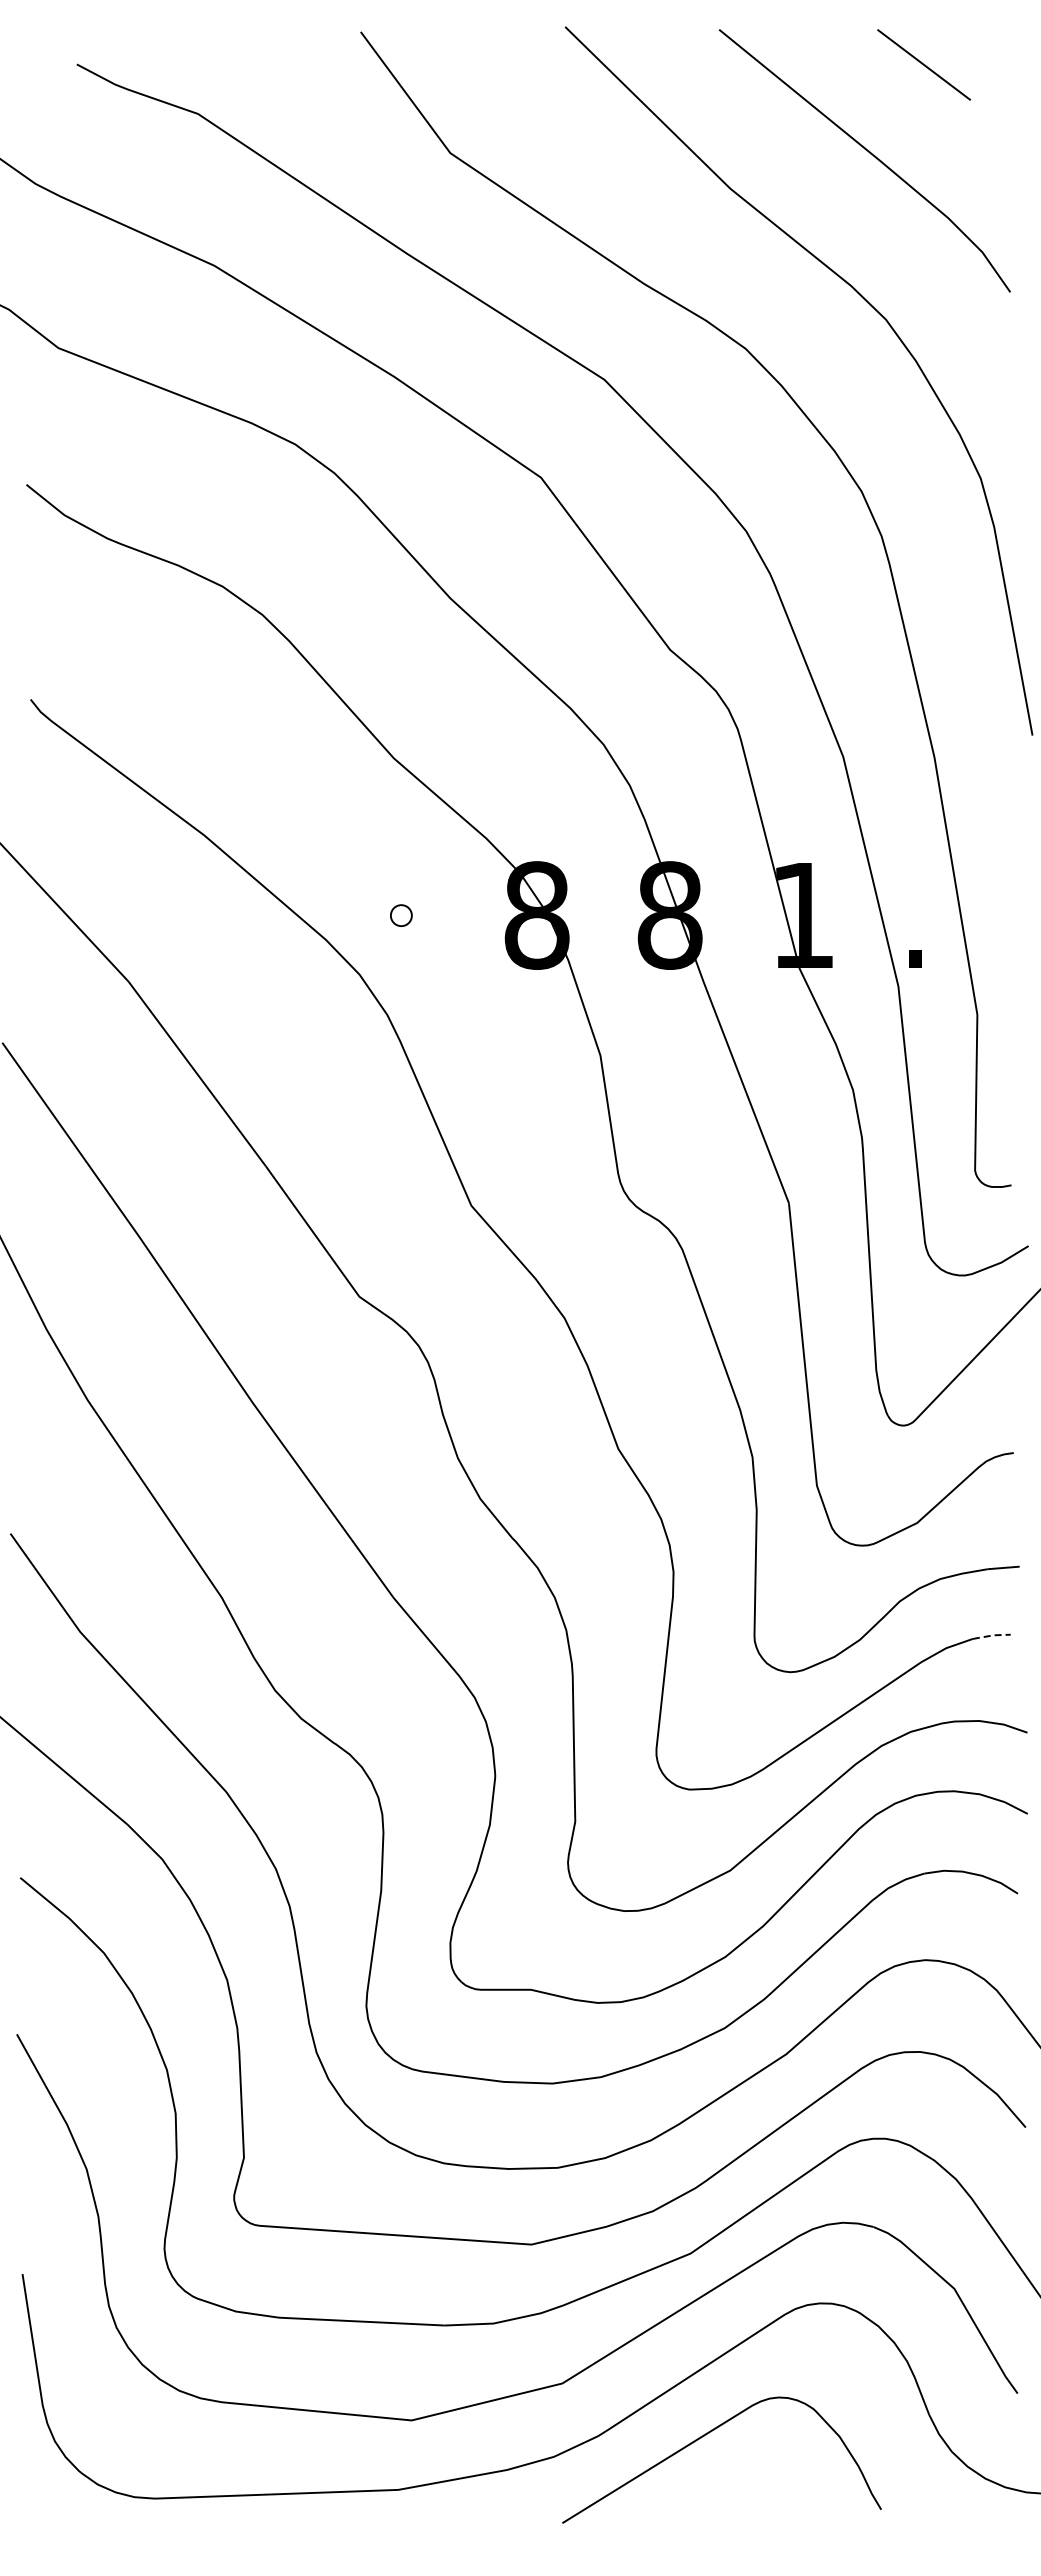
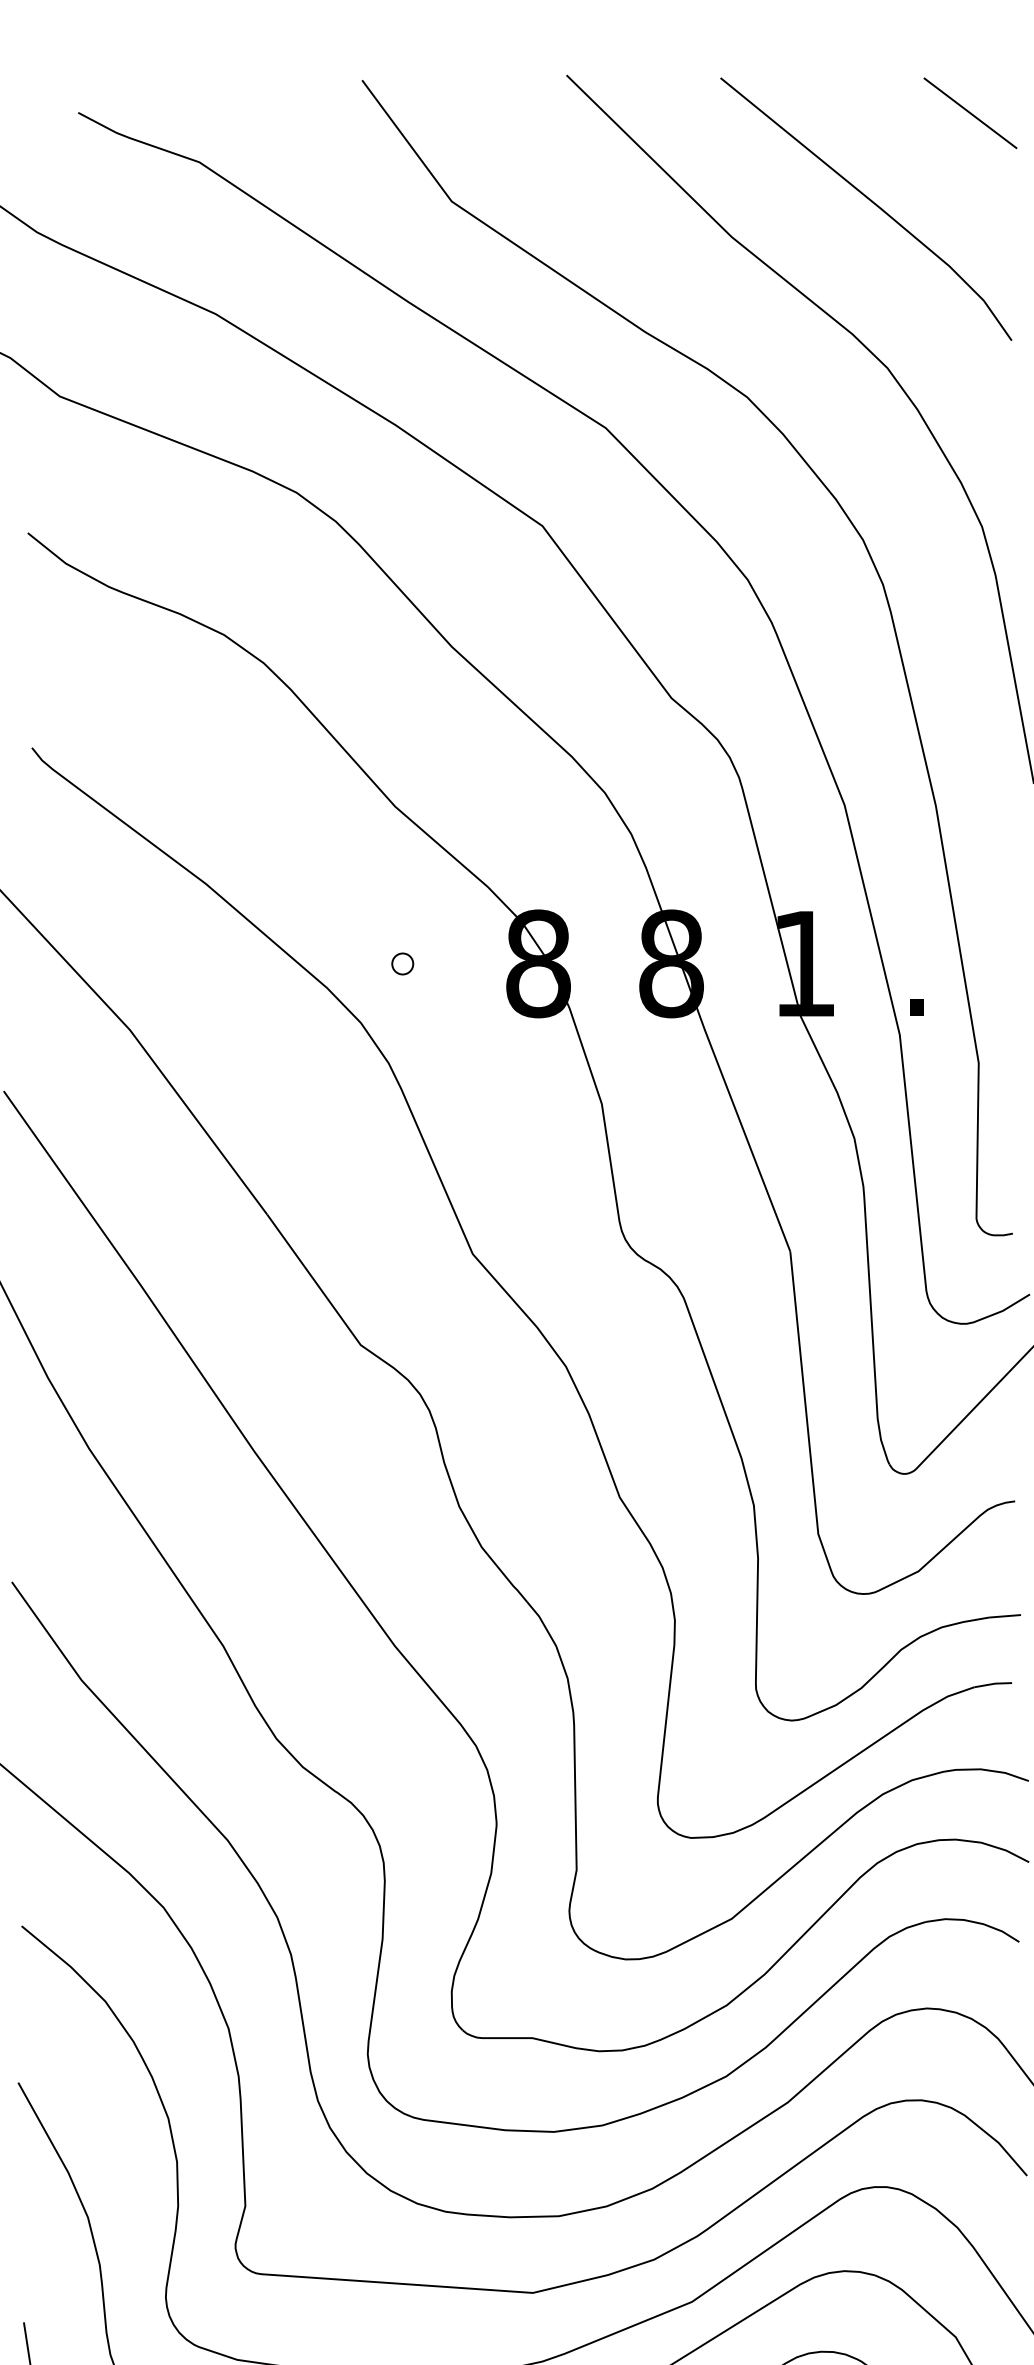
line: (923, 64) -> (969, 112), moved
line: (991, 1635) -> (992, 1683), dashed -> solid

